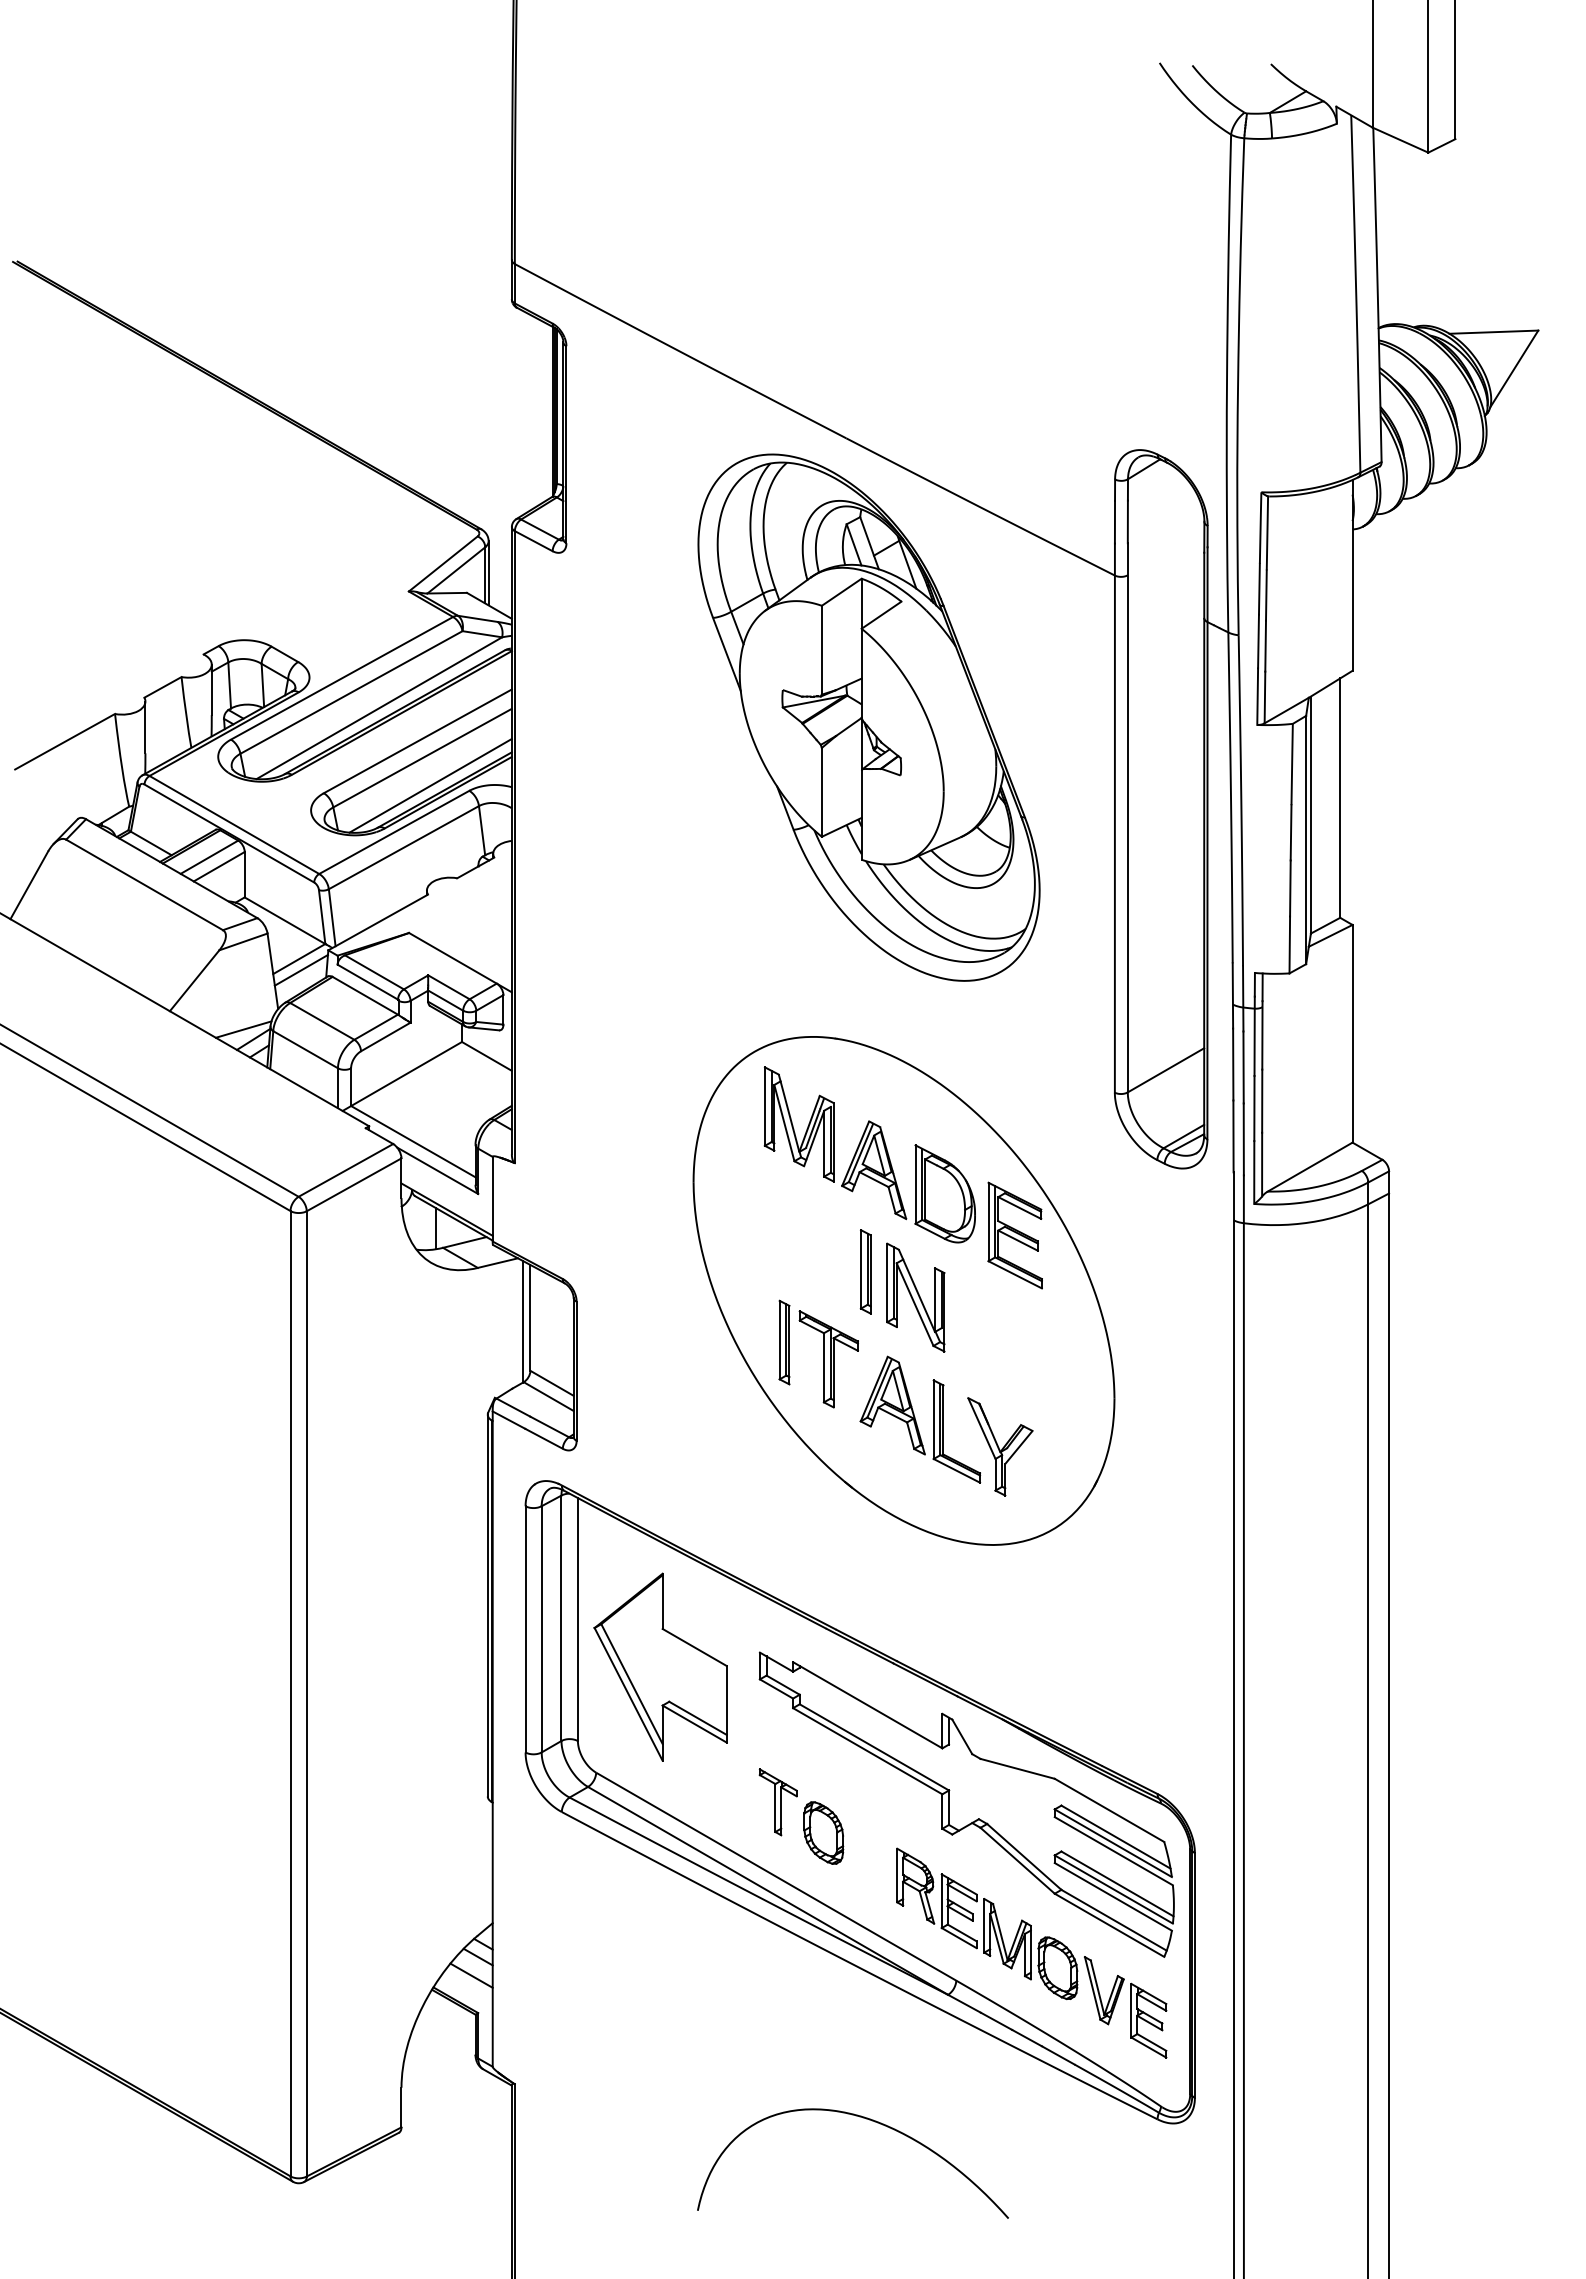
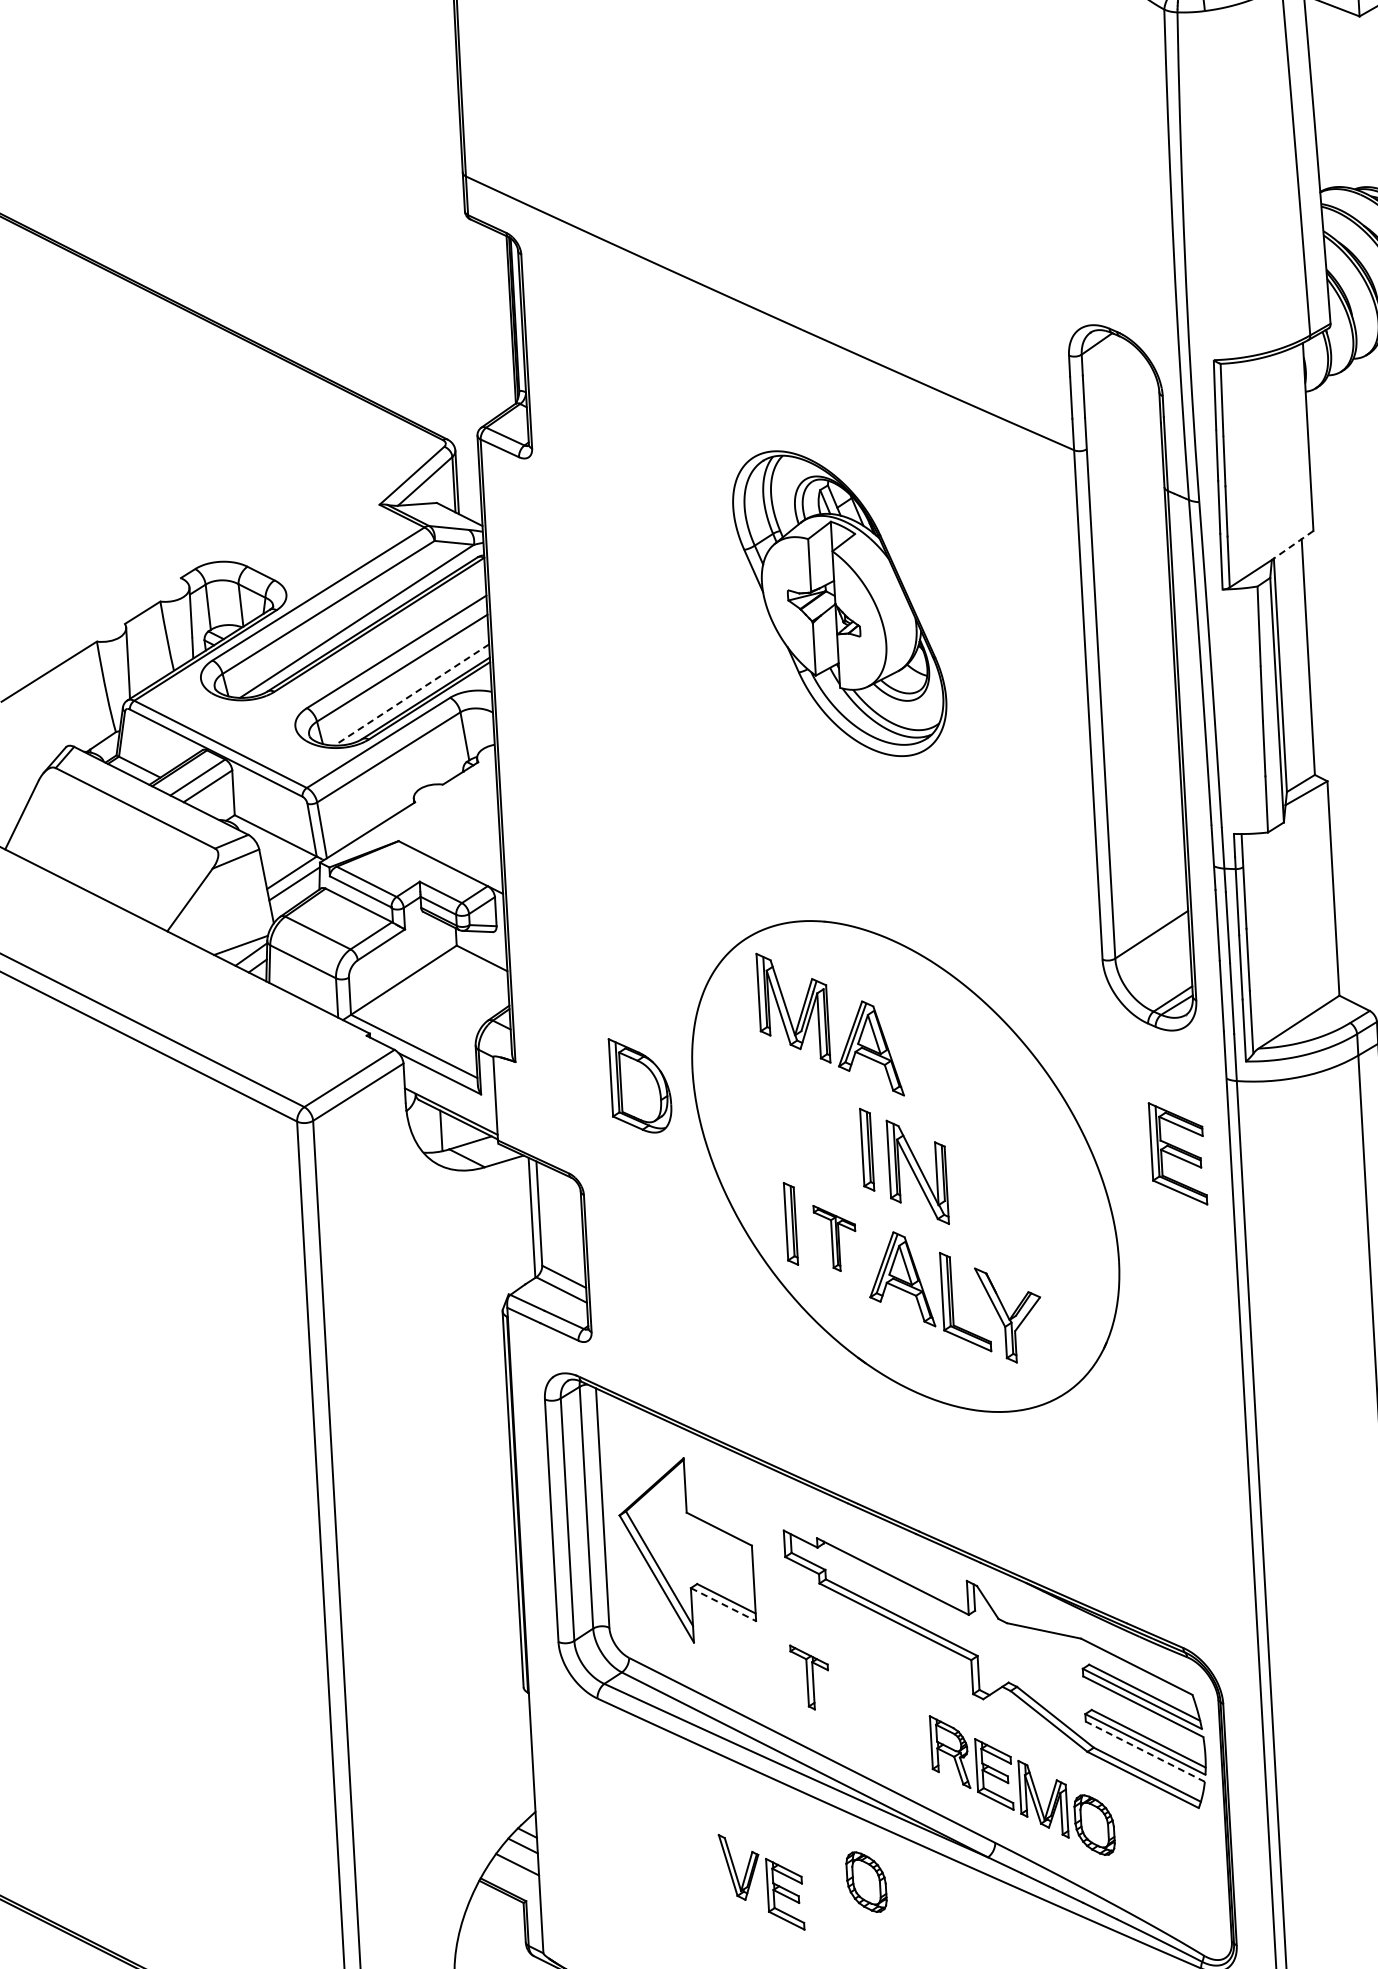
line: (1330, 684) -> (1292, 545), solid -> dashed
part: (868, 717) -> (839, 603), size x0.6
line: (430, 785) -> (411, 694), solid -> dashed
part: (944, 1193) -> (639, 1085), moved
part: (1014, 1235) -> (1177, 1153), moved
part: (828, 1359) -> (835, 1238), size x0.7
line: (695, 1724) -> (724, 1604), solid -> dashed
part: (823, 1832) -> (866, 1881), moved
line: (1113, 1896) -> (1145, 1751), solid -> dashed
part: (1125, 2007) -> (761, 1882), moved

